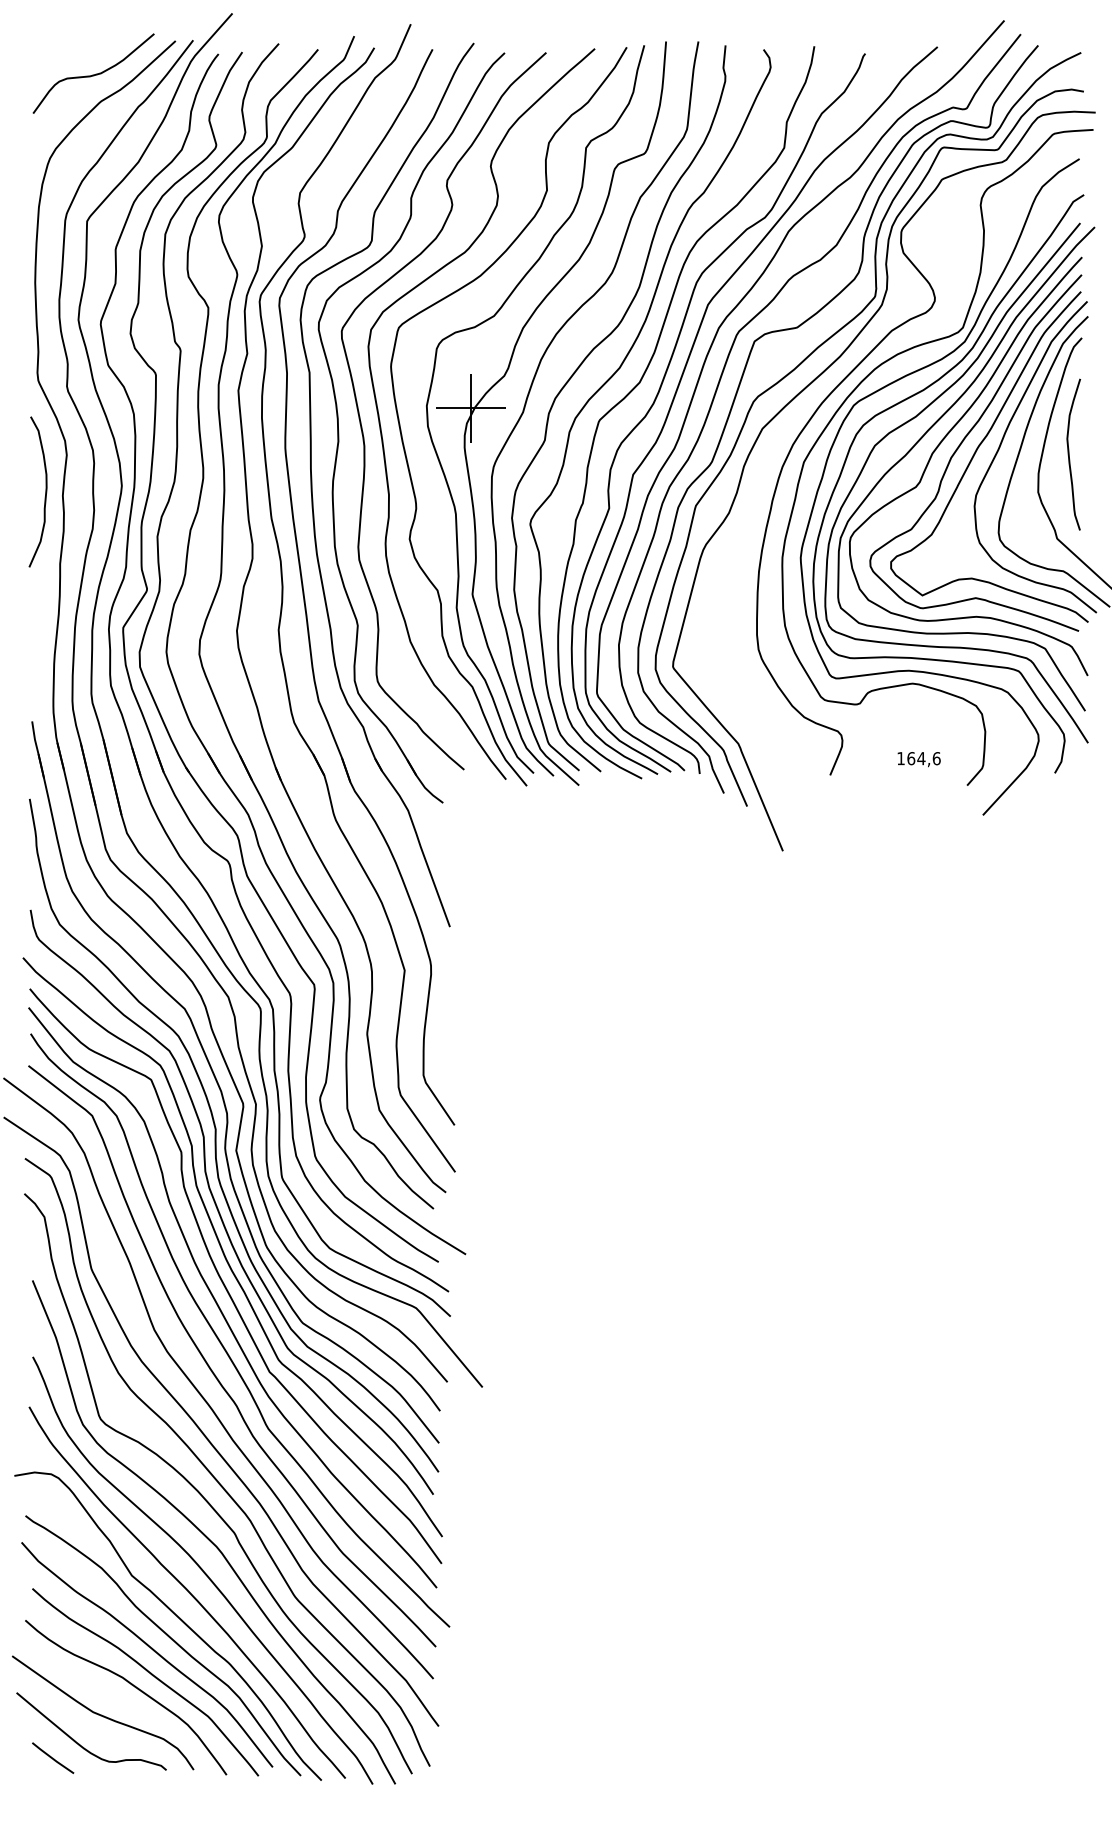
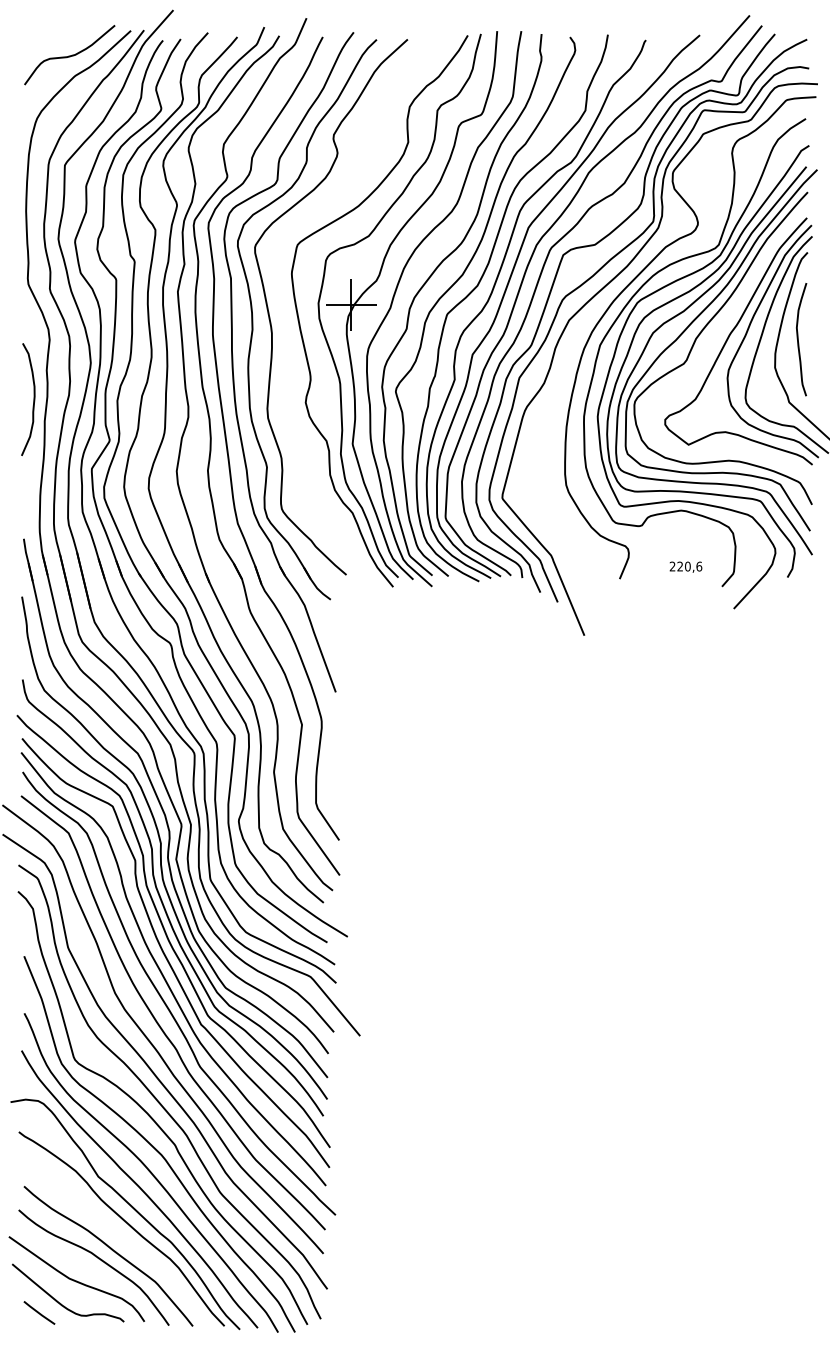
curve: (381, 426) -> (284, 318), removed
curve: (962, 443) -> (718, 331), removed
curve: (45, 491) -> (33, 399), moved
text: (911, 758) -> (680, 566), 164,6 -> 220,6
curve: (151, 1649) -> (112, 1231), removed

